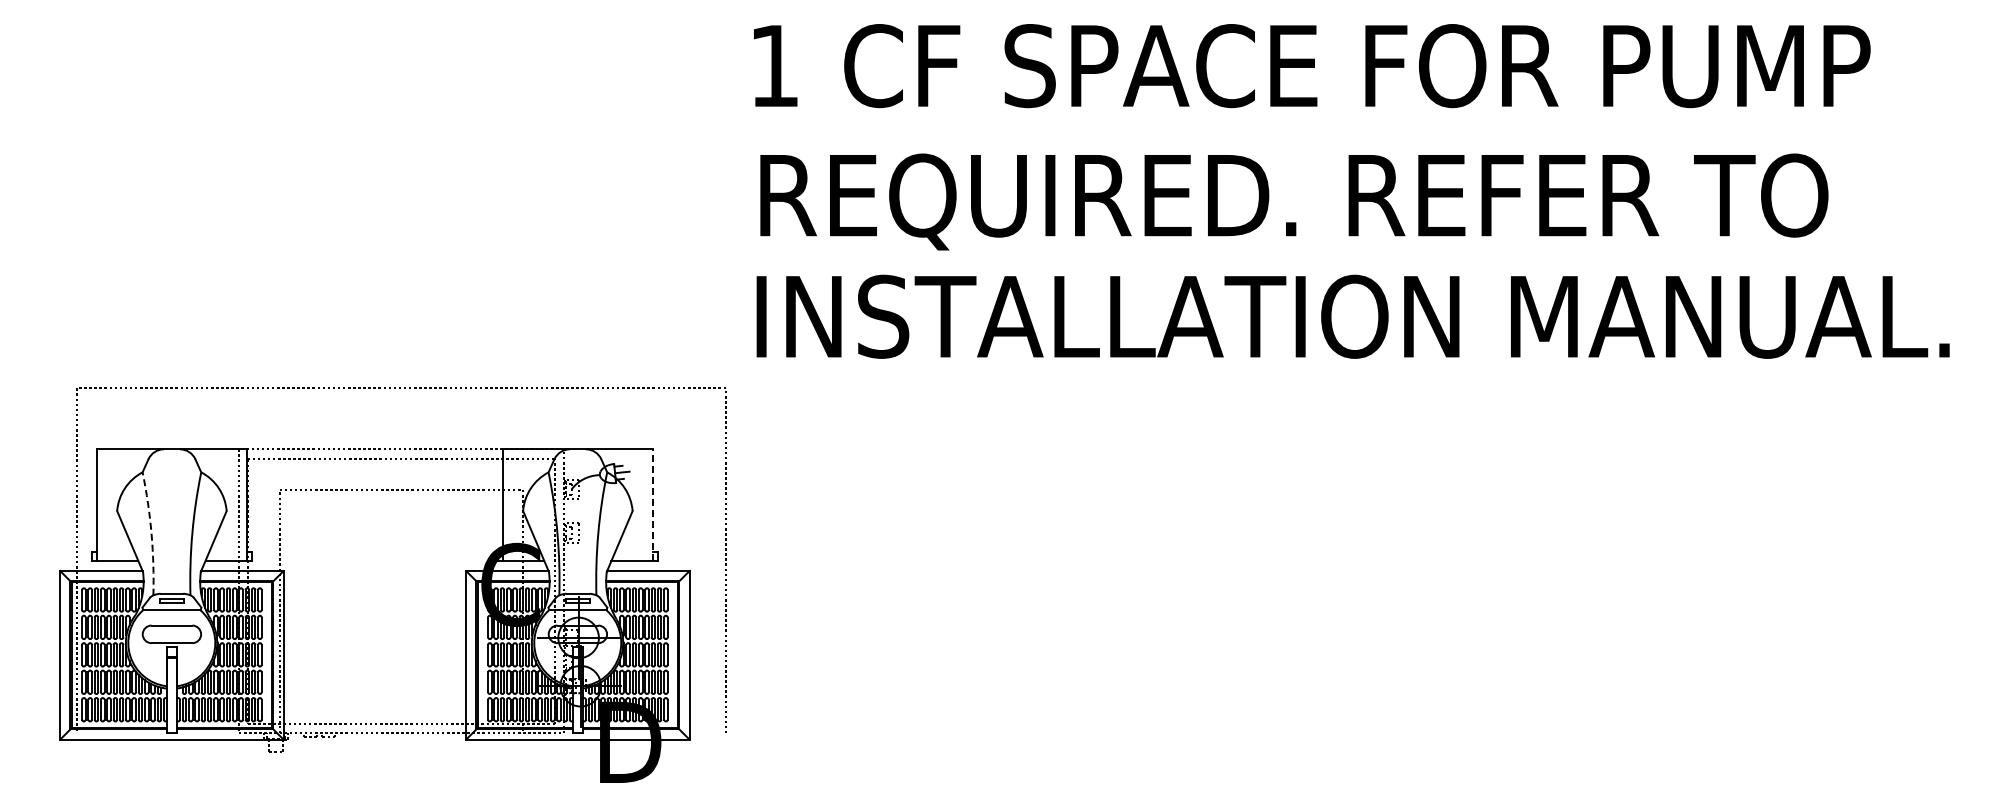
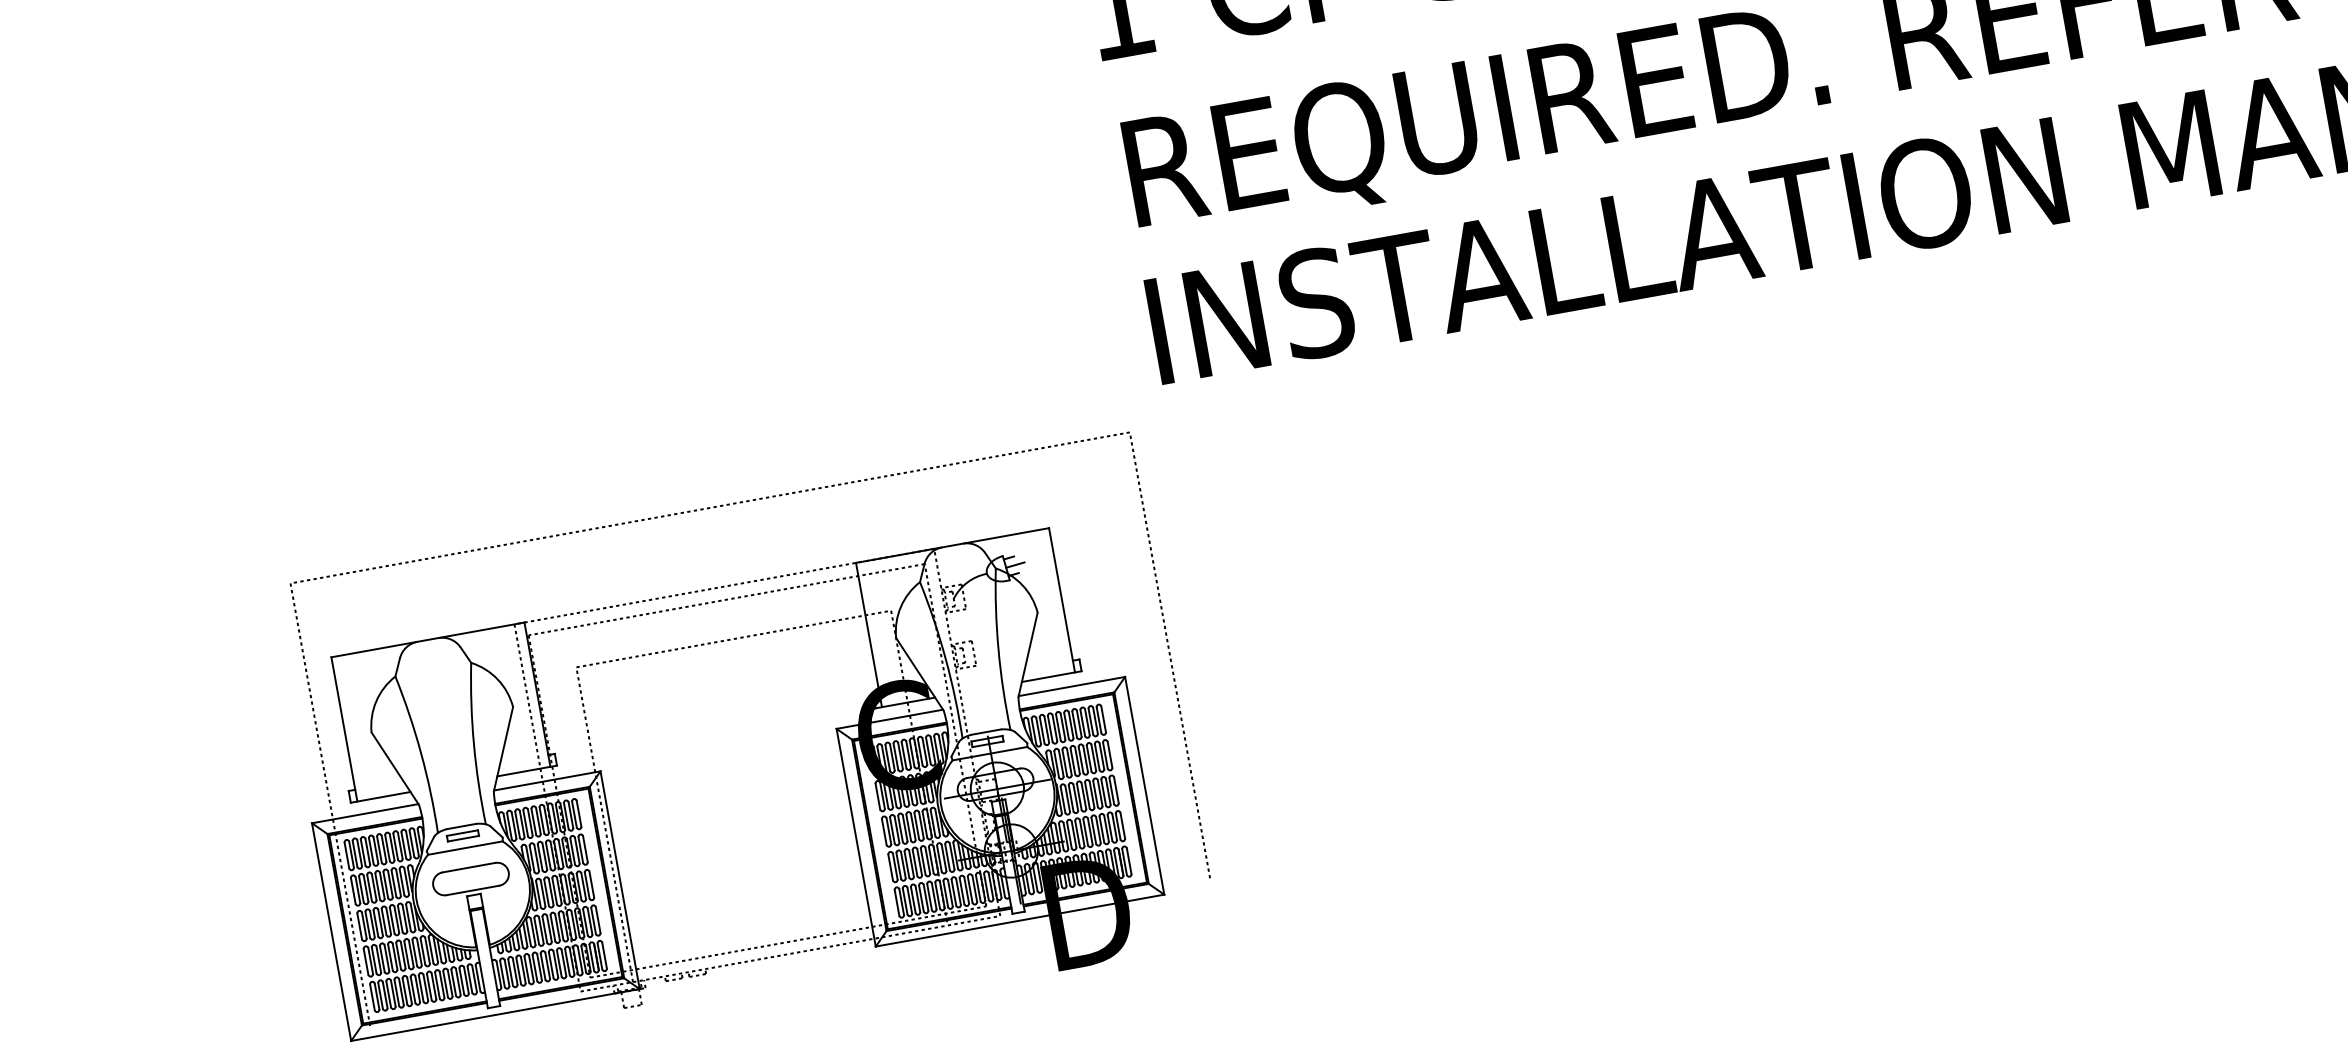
line: (652, 505) -> (1062, 600), dashed -> solid
arc: (151, 533) -> (421, 753), dashed -> solid

